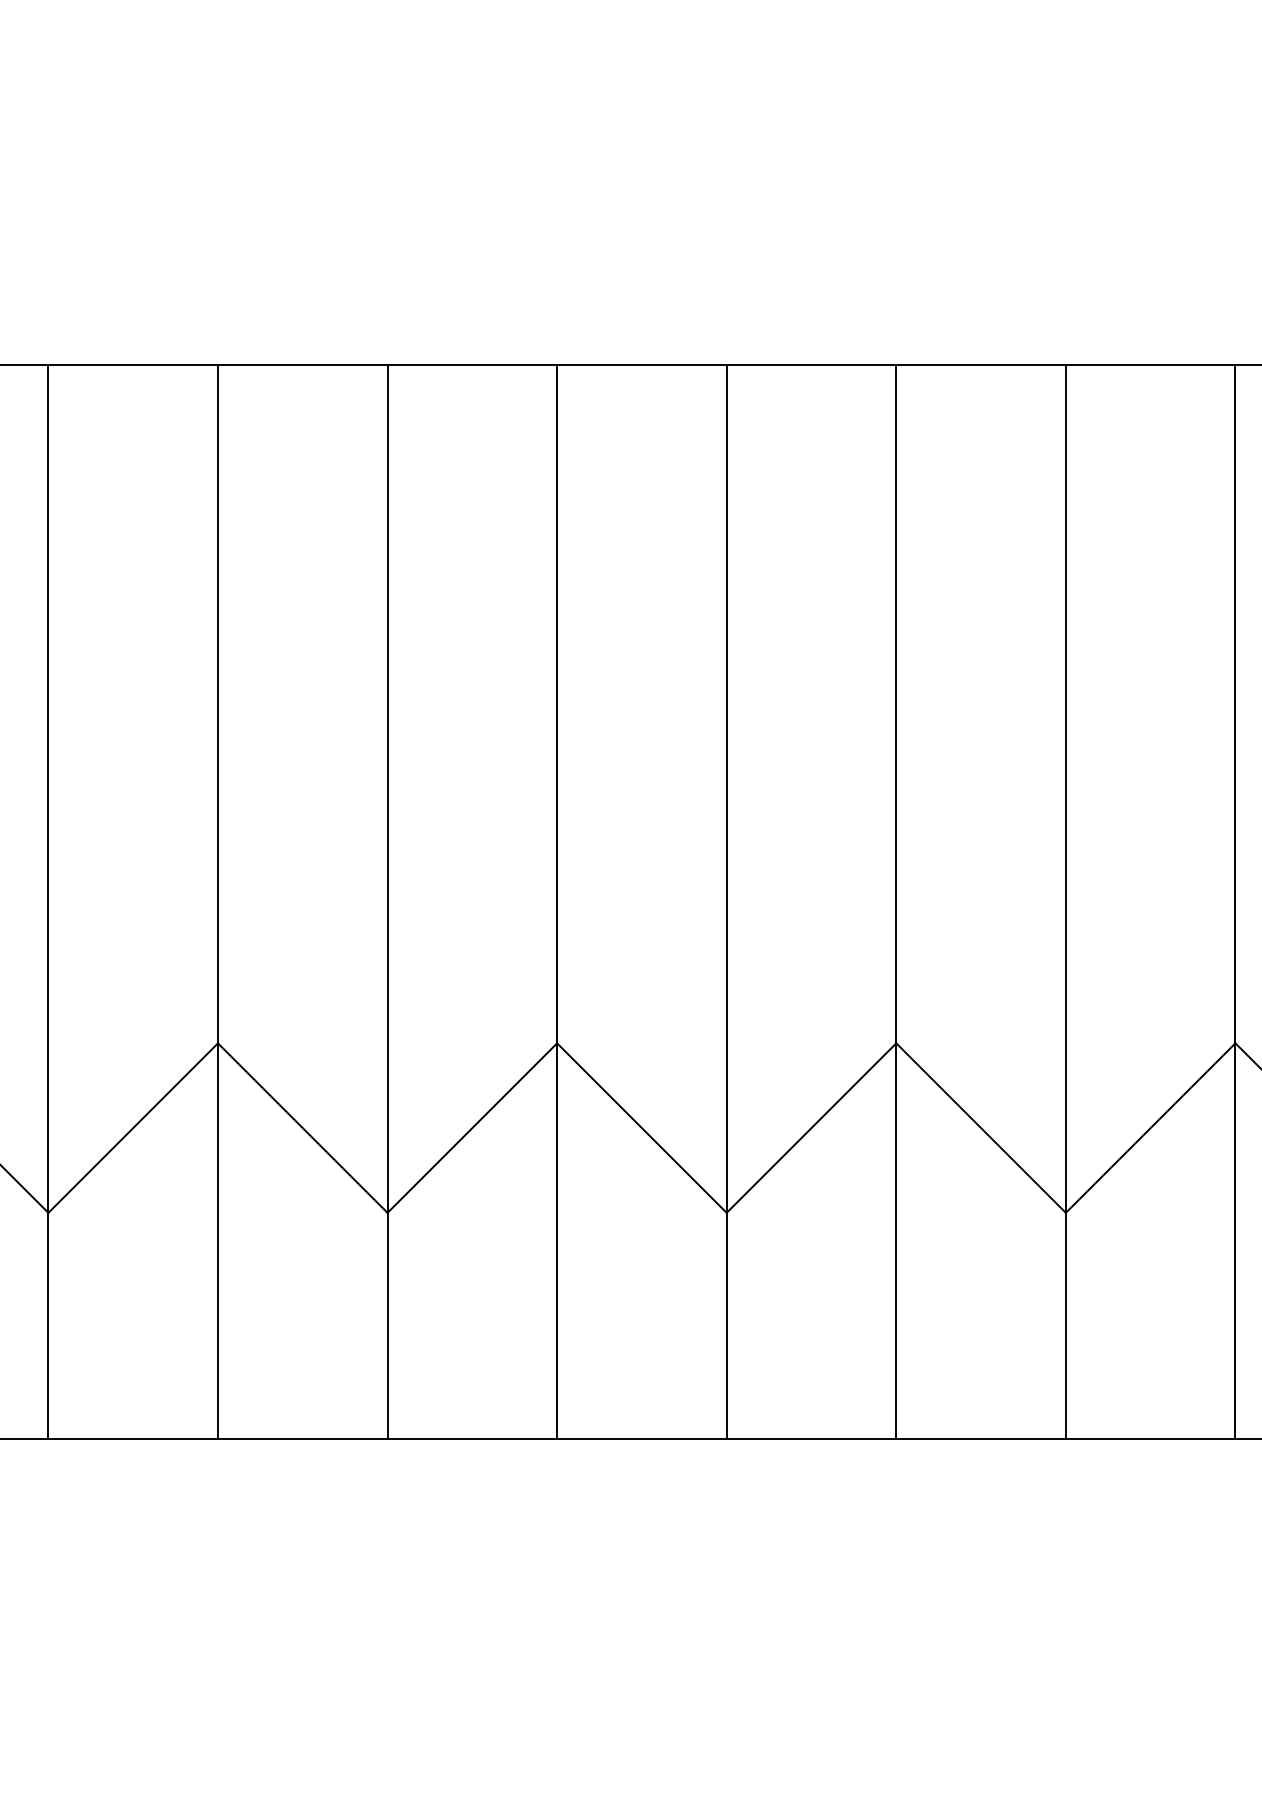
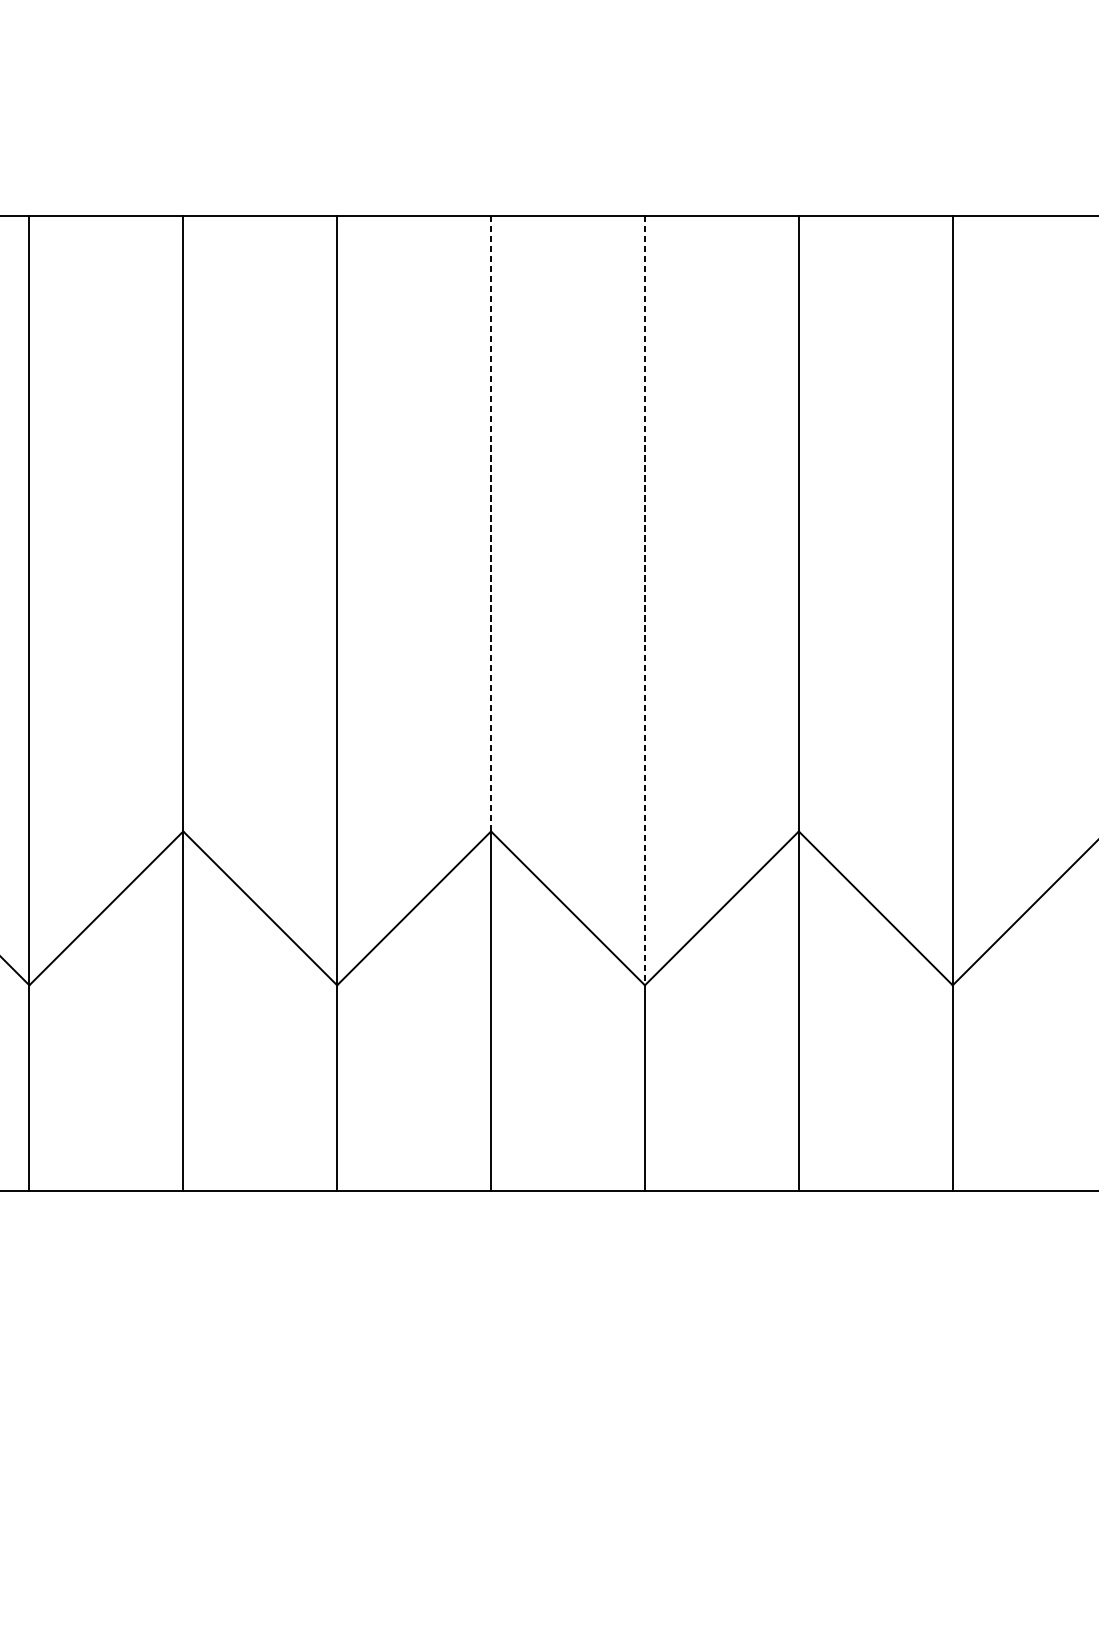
line: (557, 704) -> (491, 523), solid -> dashed
line: (726, 788) -> (644, 600), solid -> dashed

